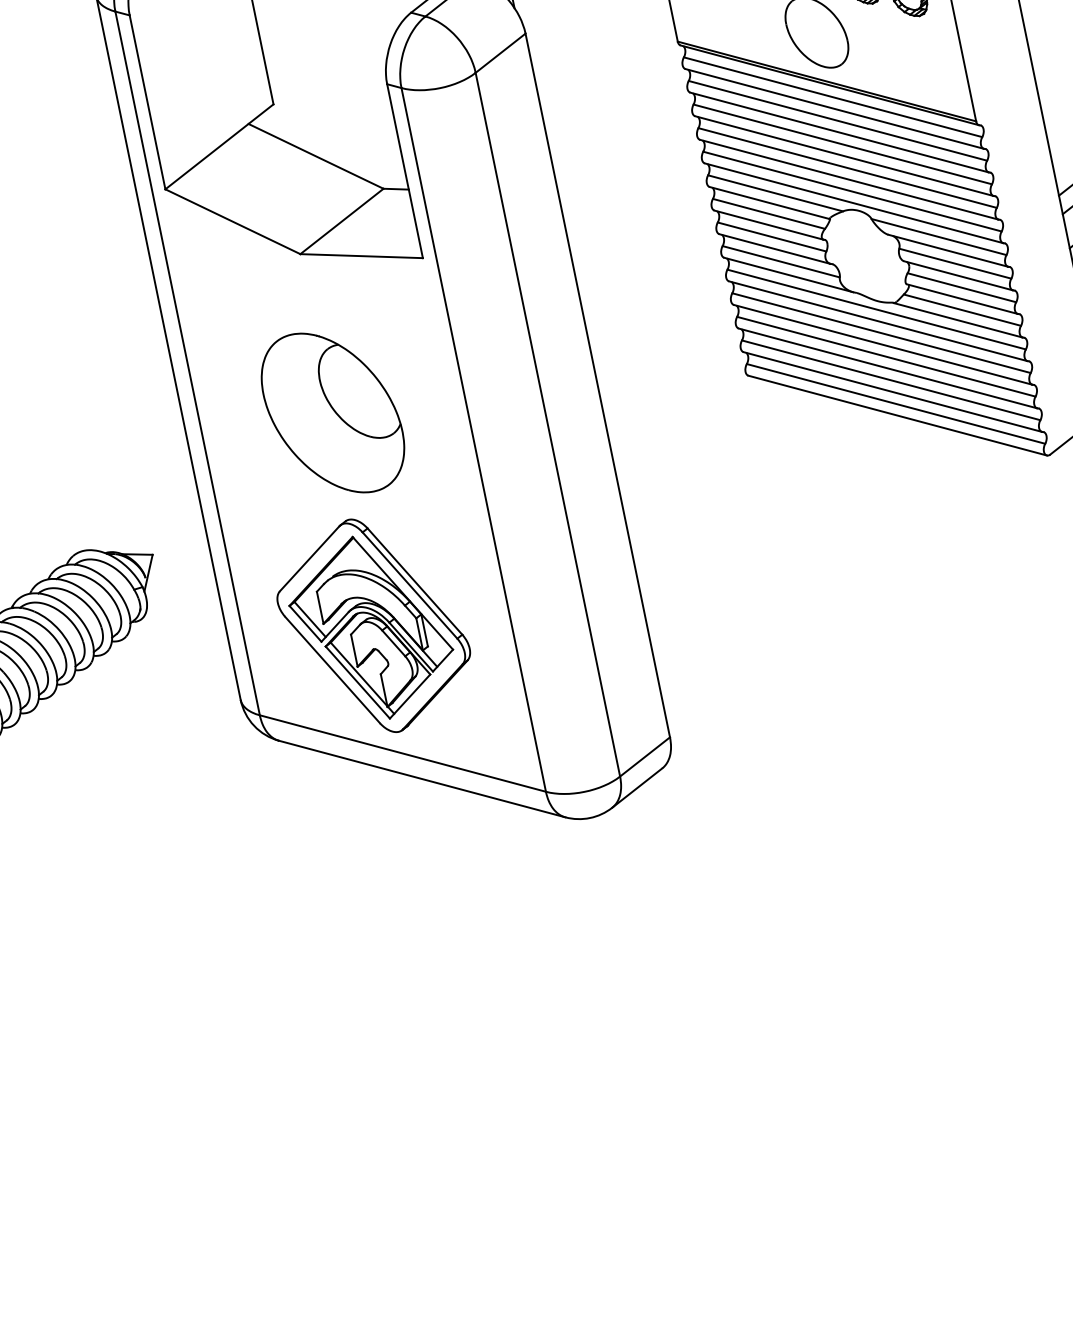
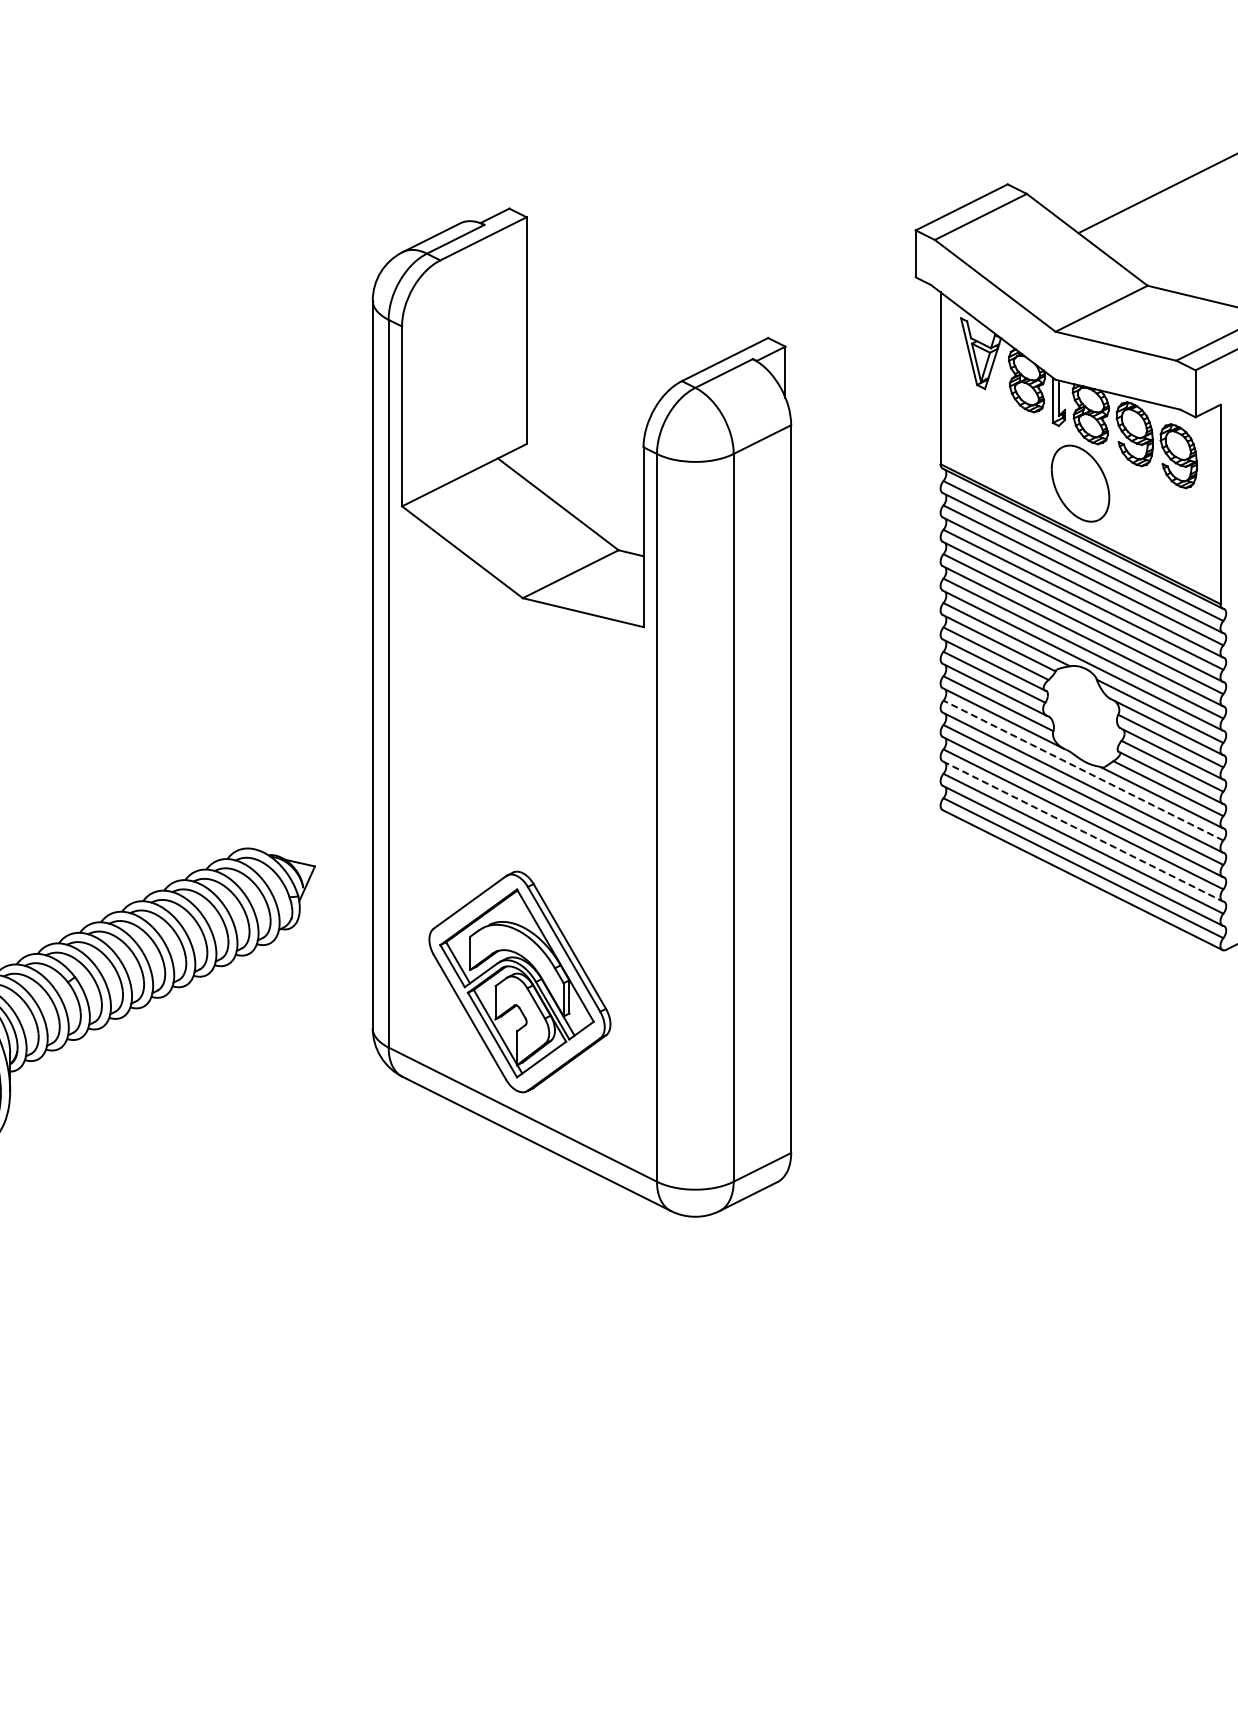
line: (875, 309) -> (1082, 770), solid -> dashed
line: (888, 368) -> (1083, 831), solid -> dashed
part: (332, 413) -> (522, 762), removed

